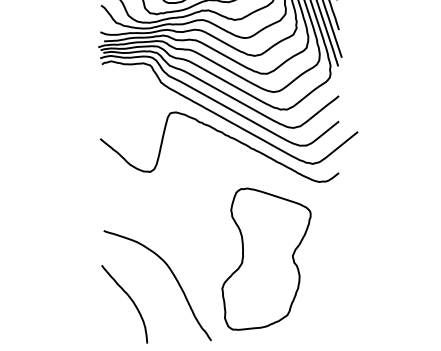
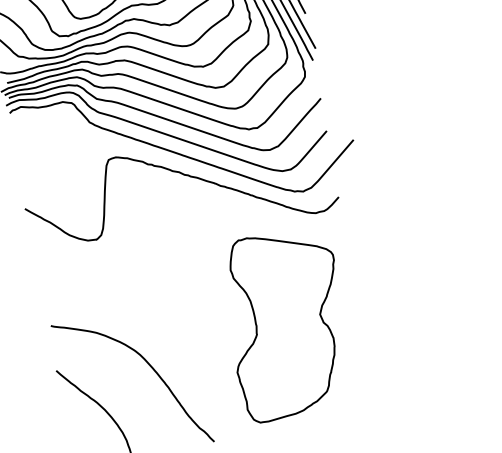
part: (266, 258) -> (287, 323), moved

